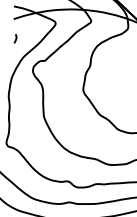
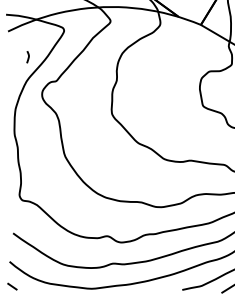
curve: (15, 39) -> (27, 57), moved

